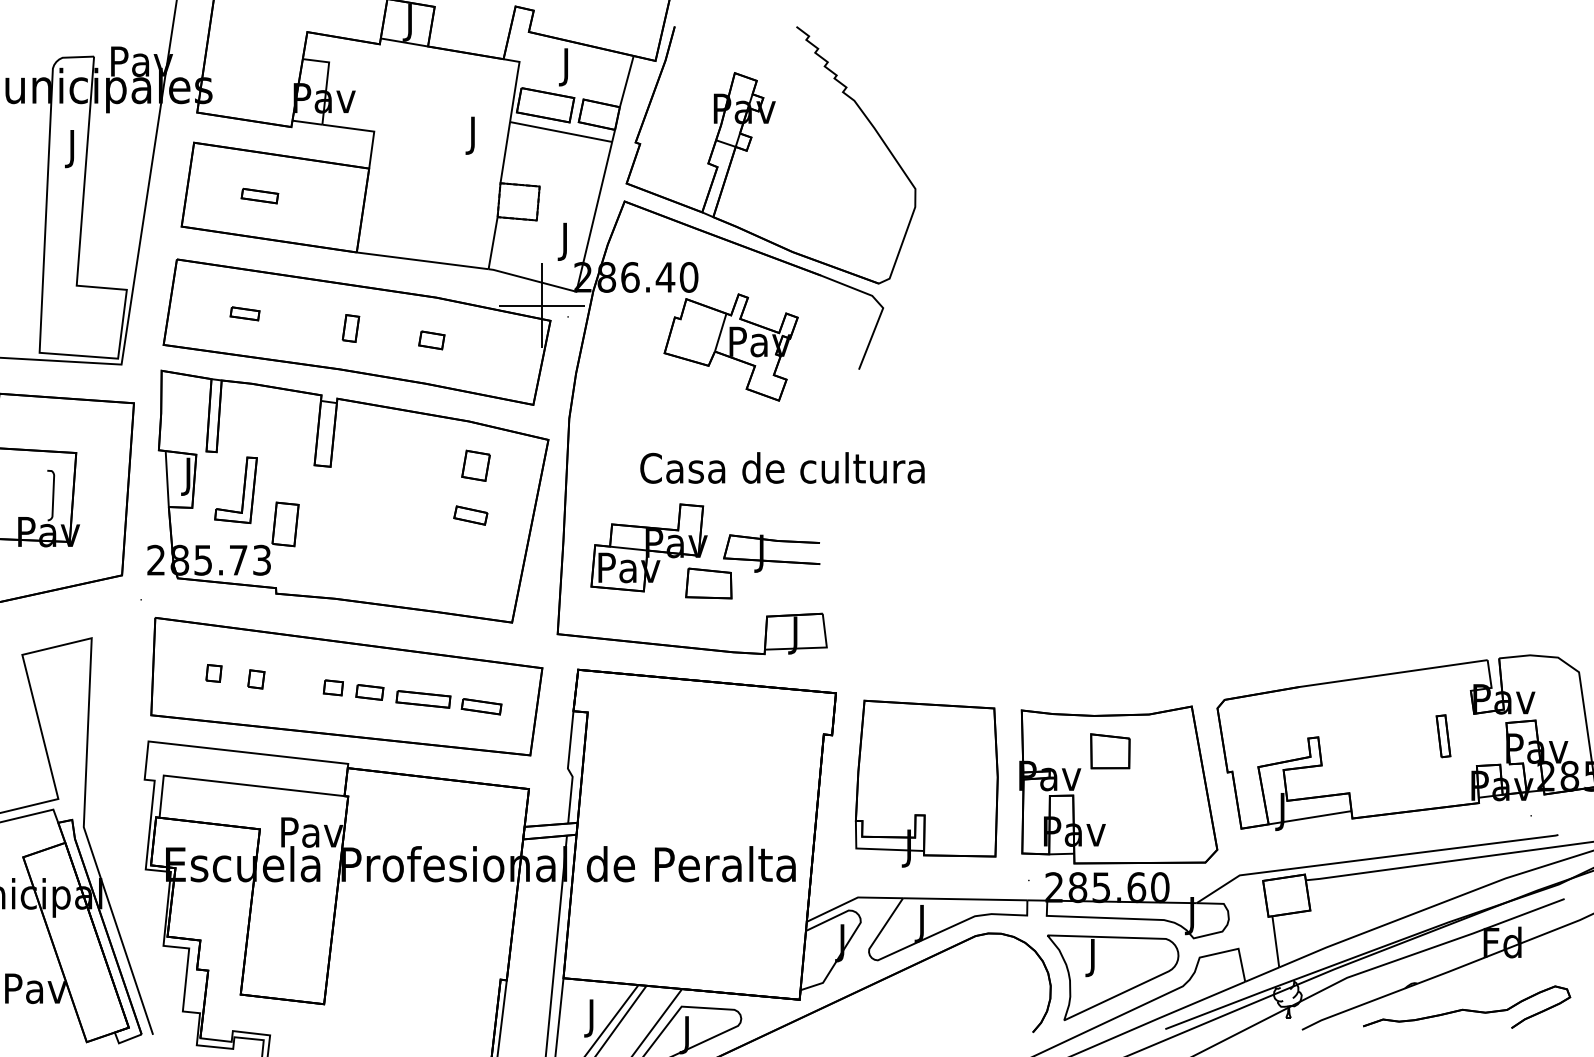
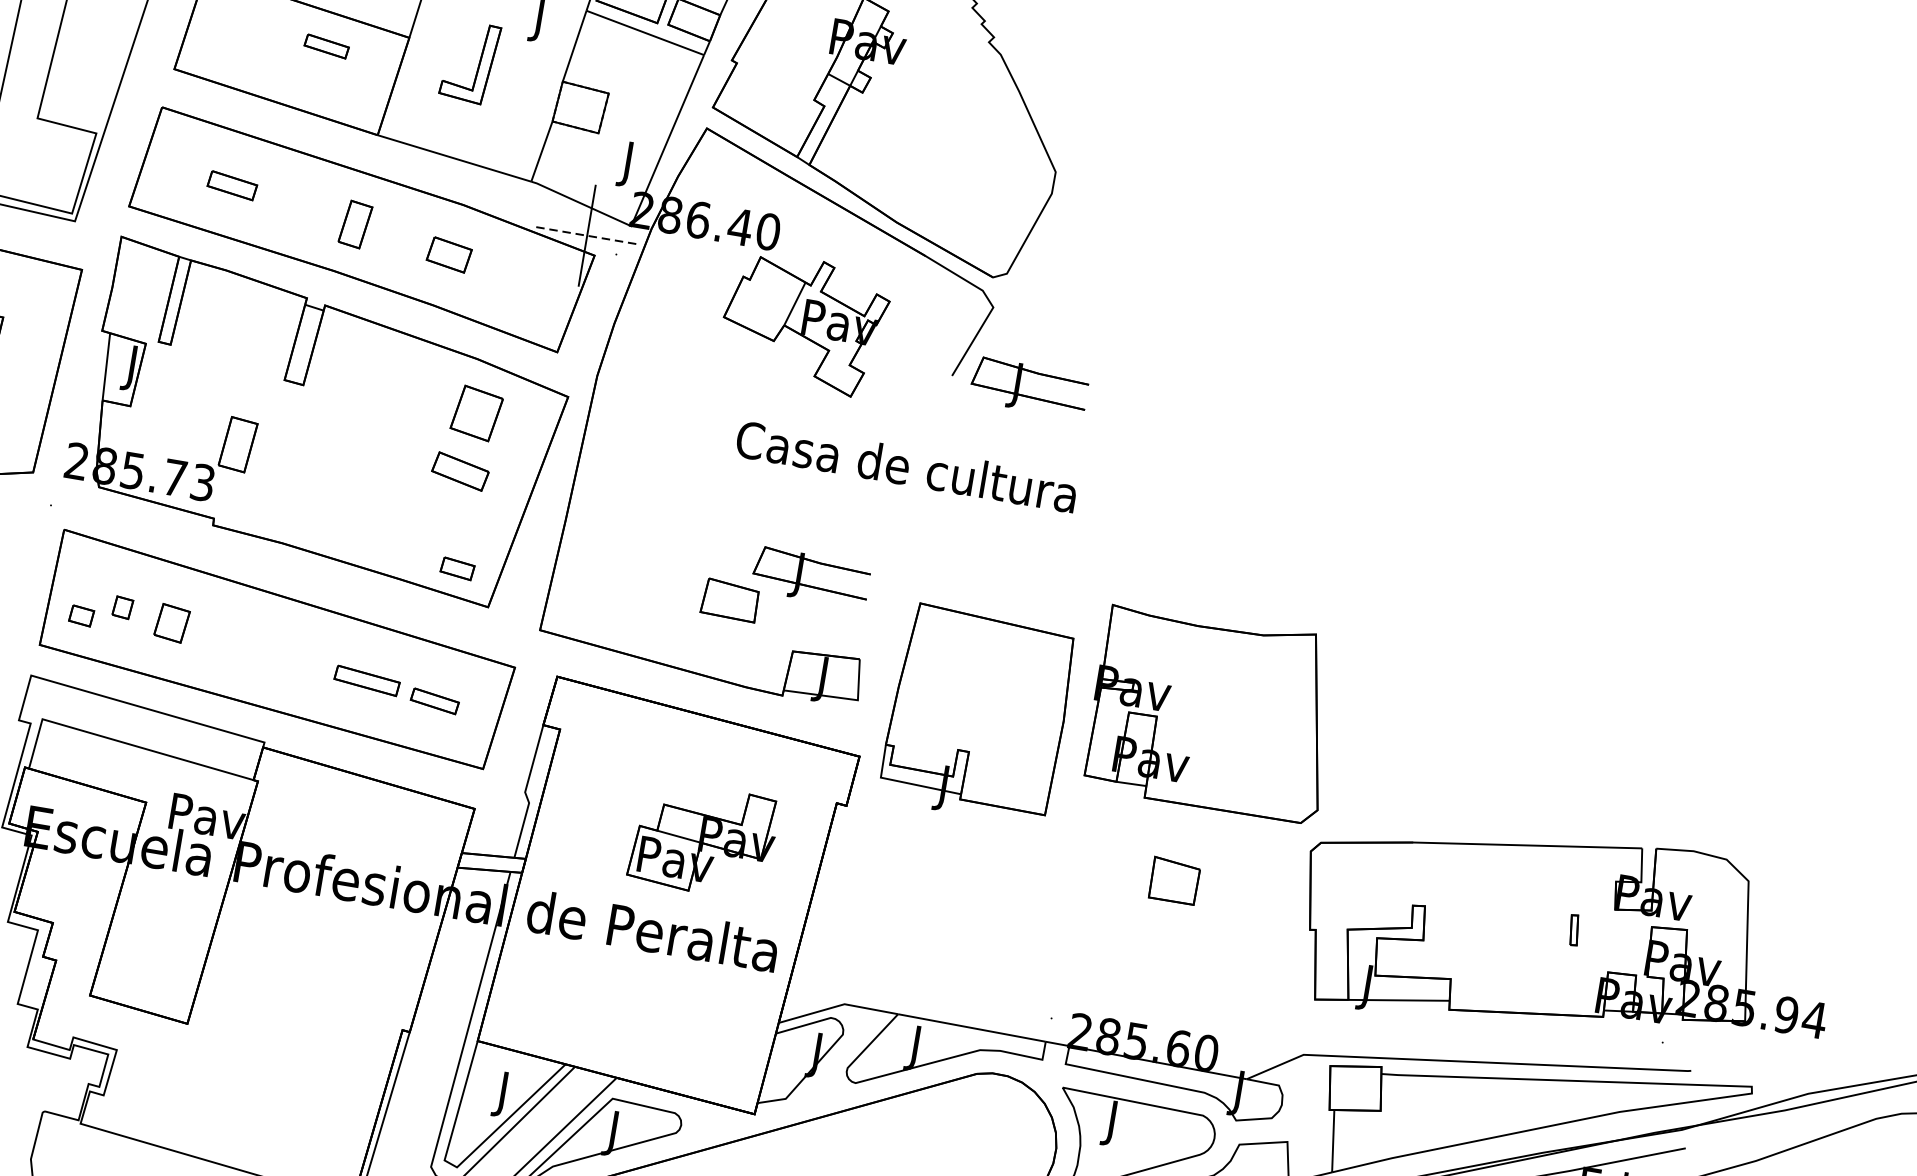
part: (259, 195) -> (326, 45), moved
line: (541, 305) -> (586, 235), solid -> dashed
part: (244, 313) -> (231, 185), size x1.4
part: (350, 328) -> (354, 224), size x1.4
part: (431, 340) -> (448, 255), size x1.4
part: (923, 375) -> (1027, 395), added
part: (475, 465) -> (476, 412), size x1.4
text: (782, 467) -> (906, 466), moved
part: (242, 493) -> (476, 67), moved
part: (470, 515) -> (460, 471), size x1.4
part: (648, 547) -> (702, 839), moved
part: (256, 679) -> (172, 623), size x1.6
part: (332, 687) -> (80, 615), moved
part: (369, 692) -> (457, 568), moved
part: (1443, 736) -> (1574, 930), size x0.6
part: (926, 783) -> (977, 714), moved
part: (1118, 784) -> (1213, 712), moved

